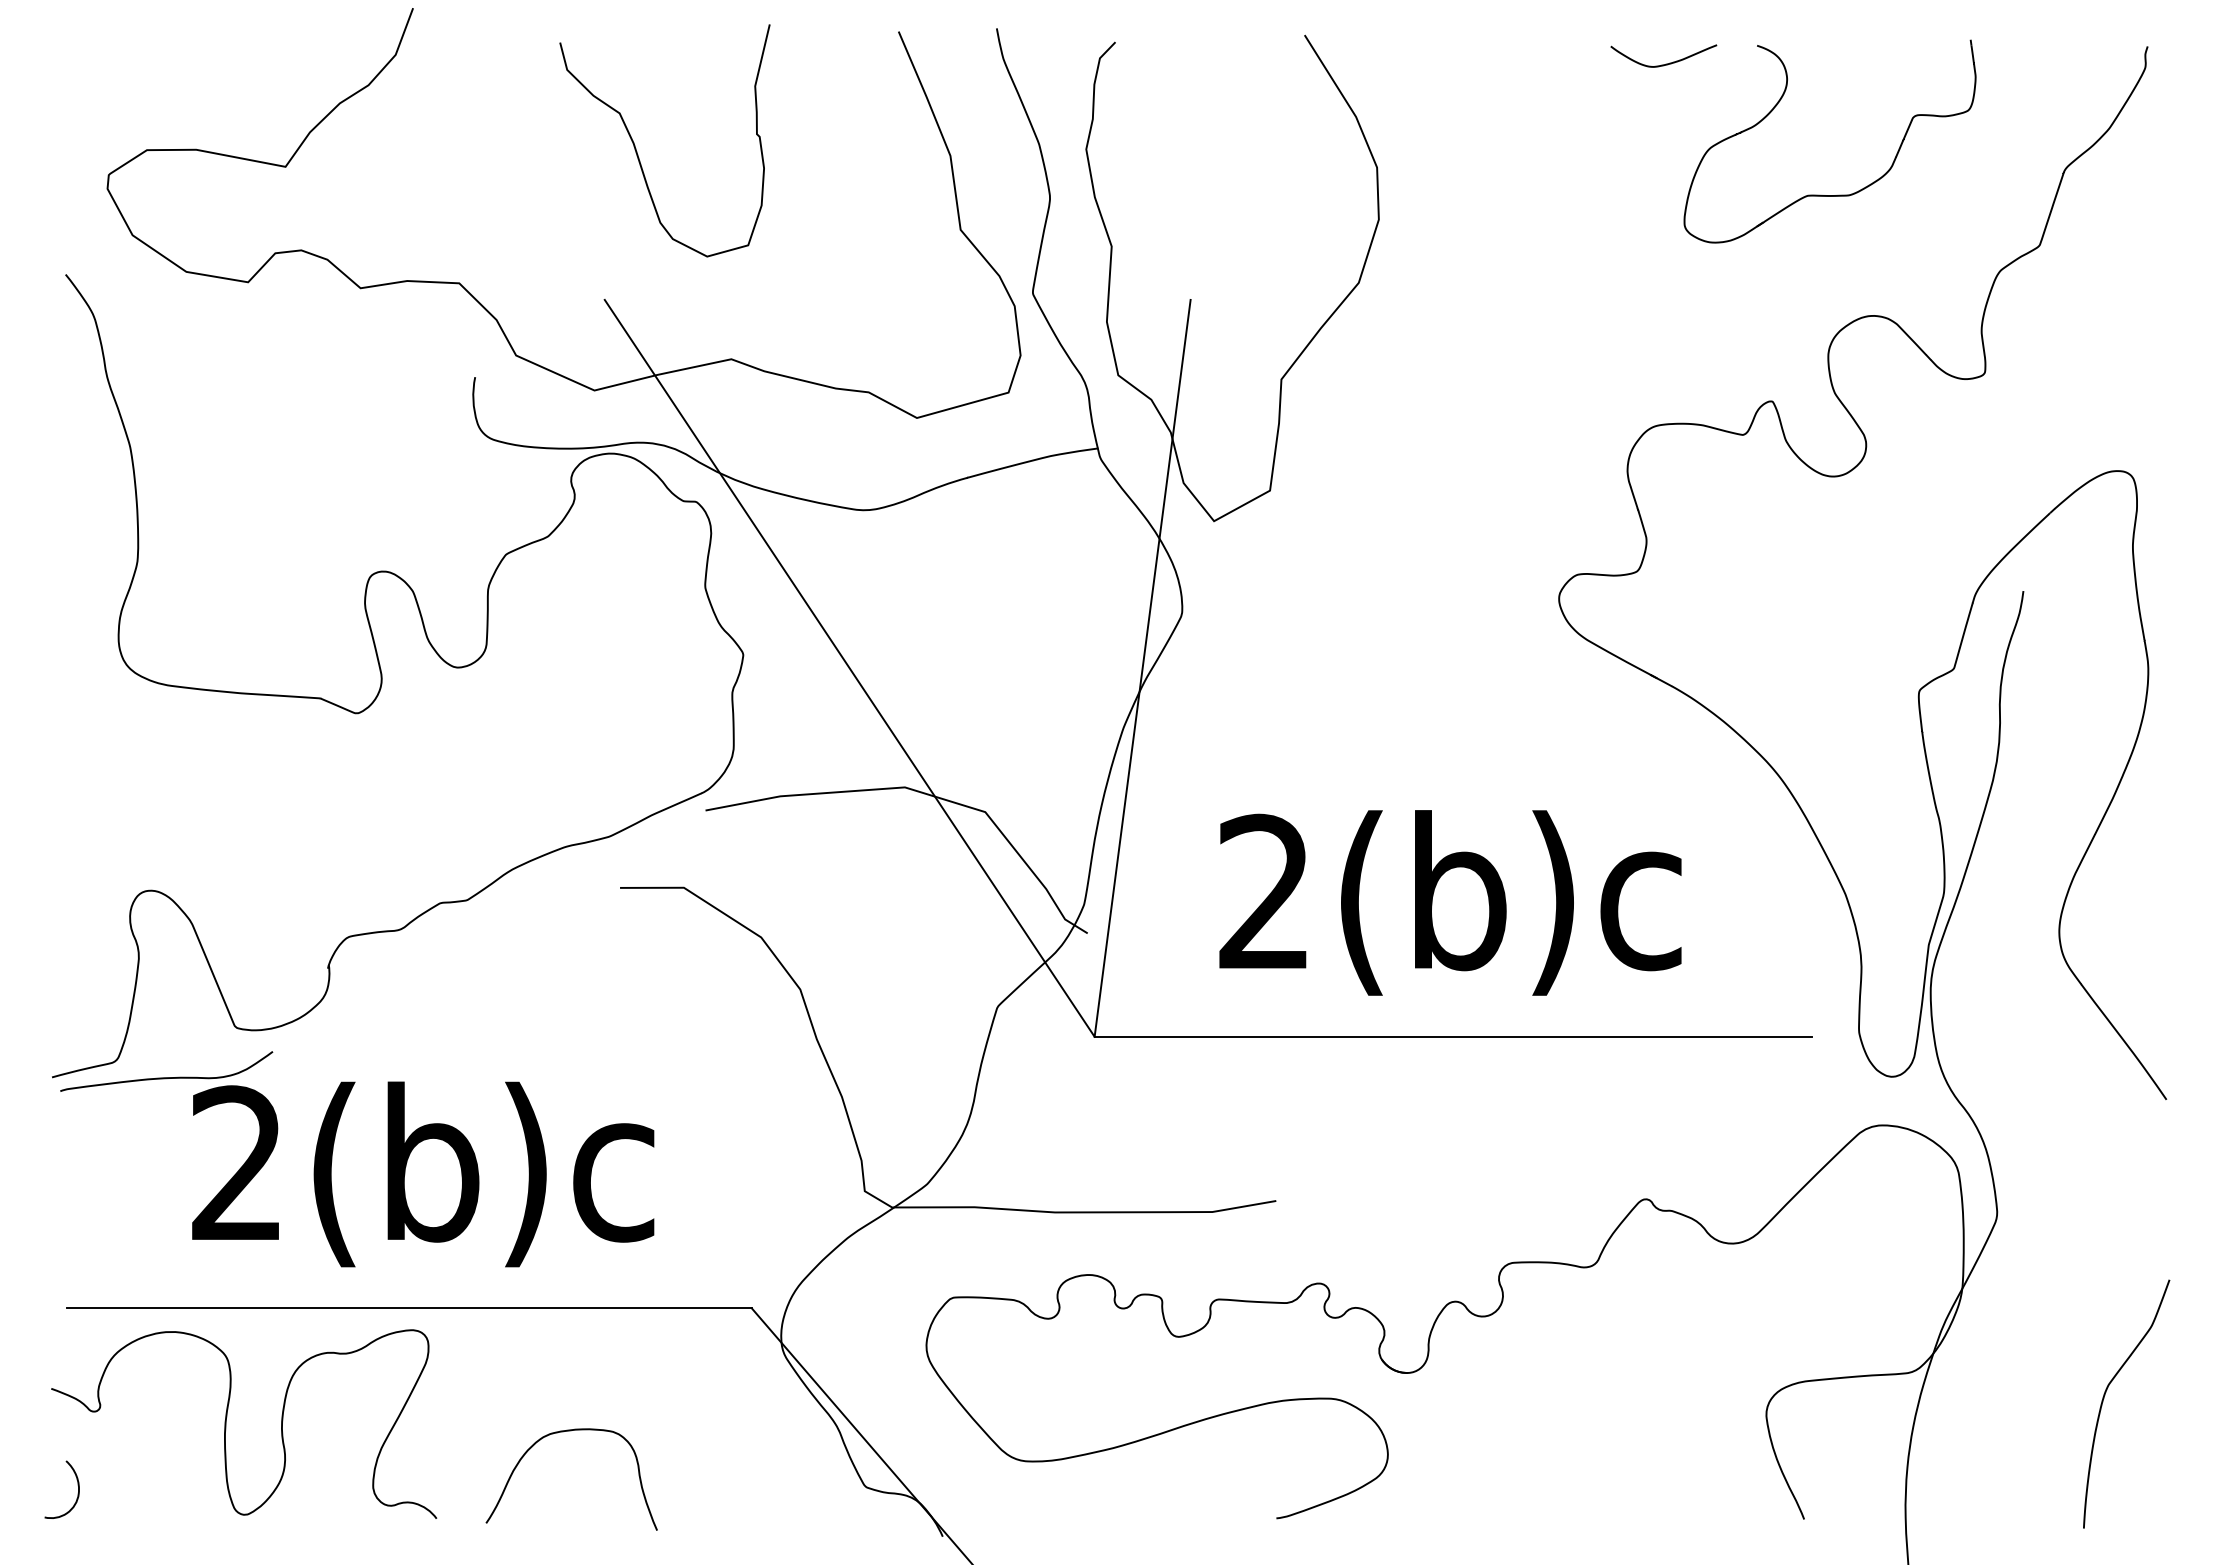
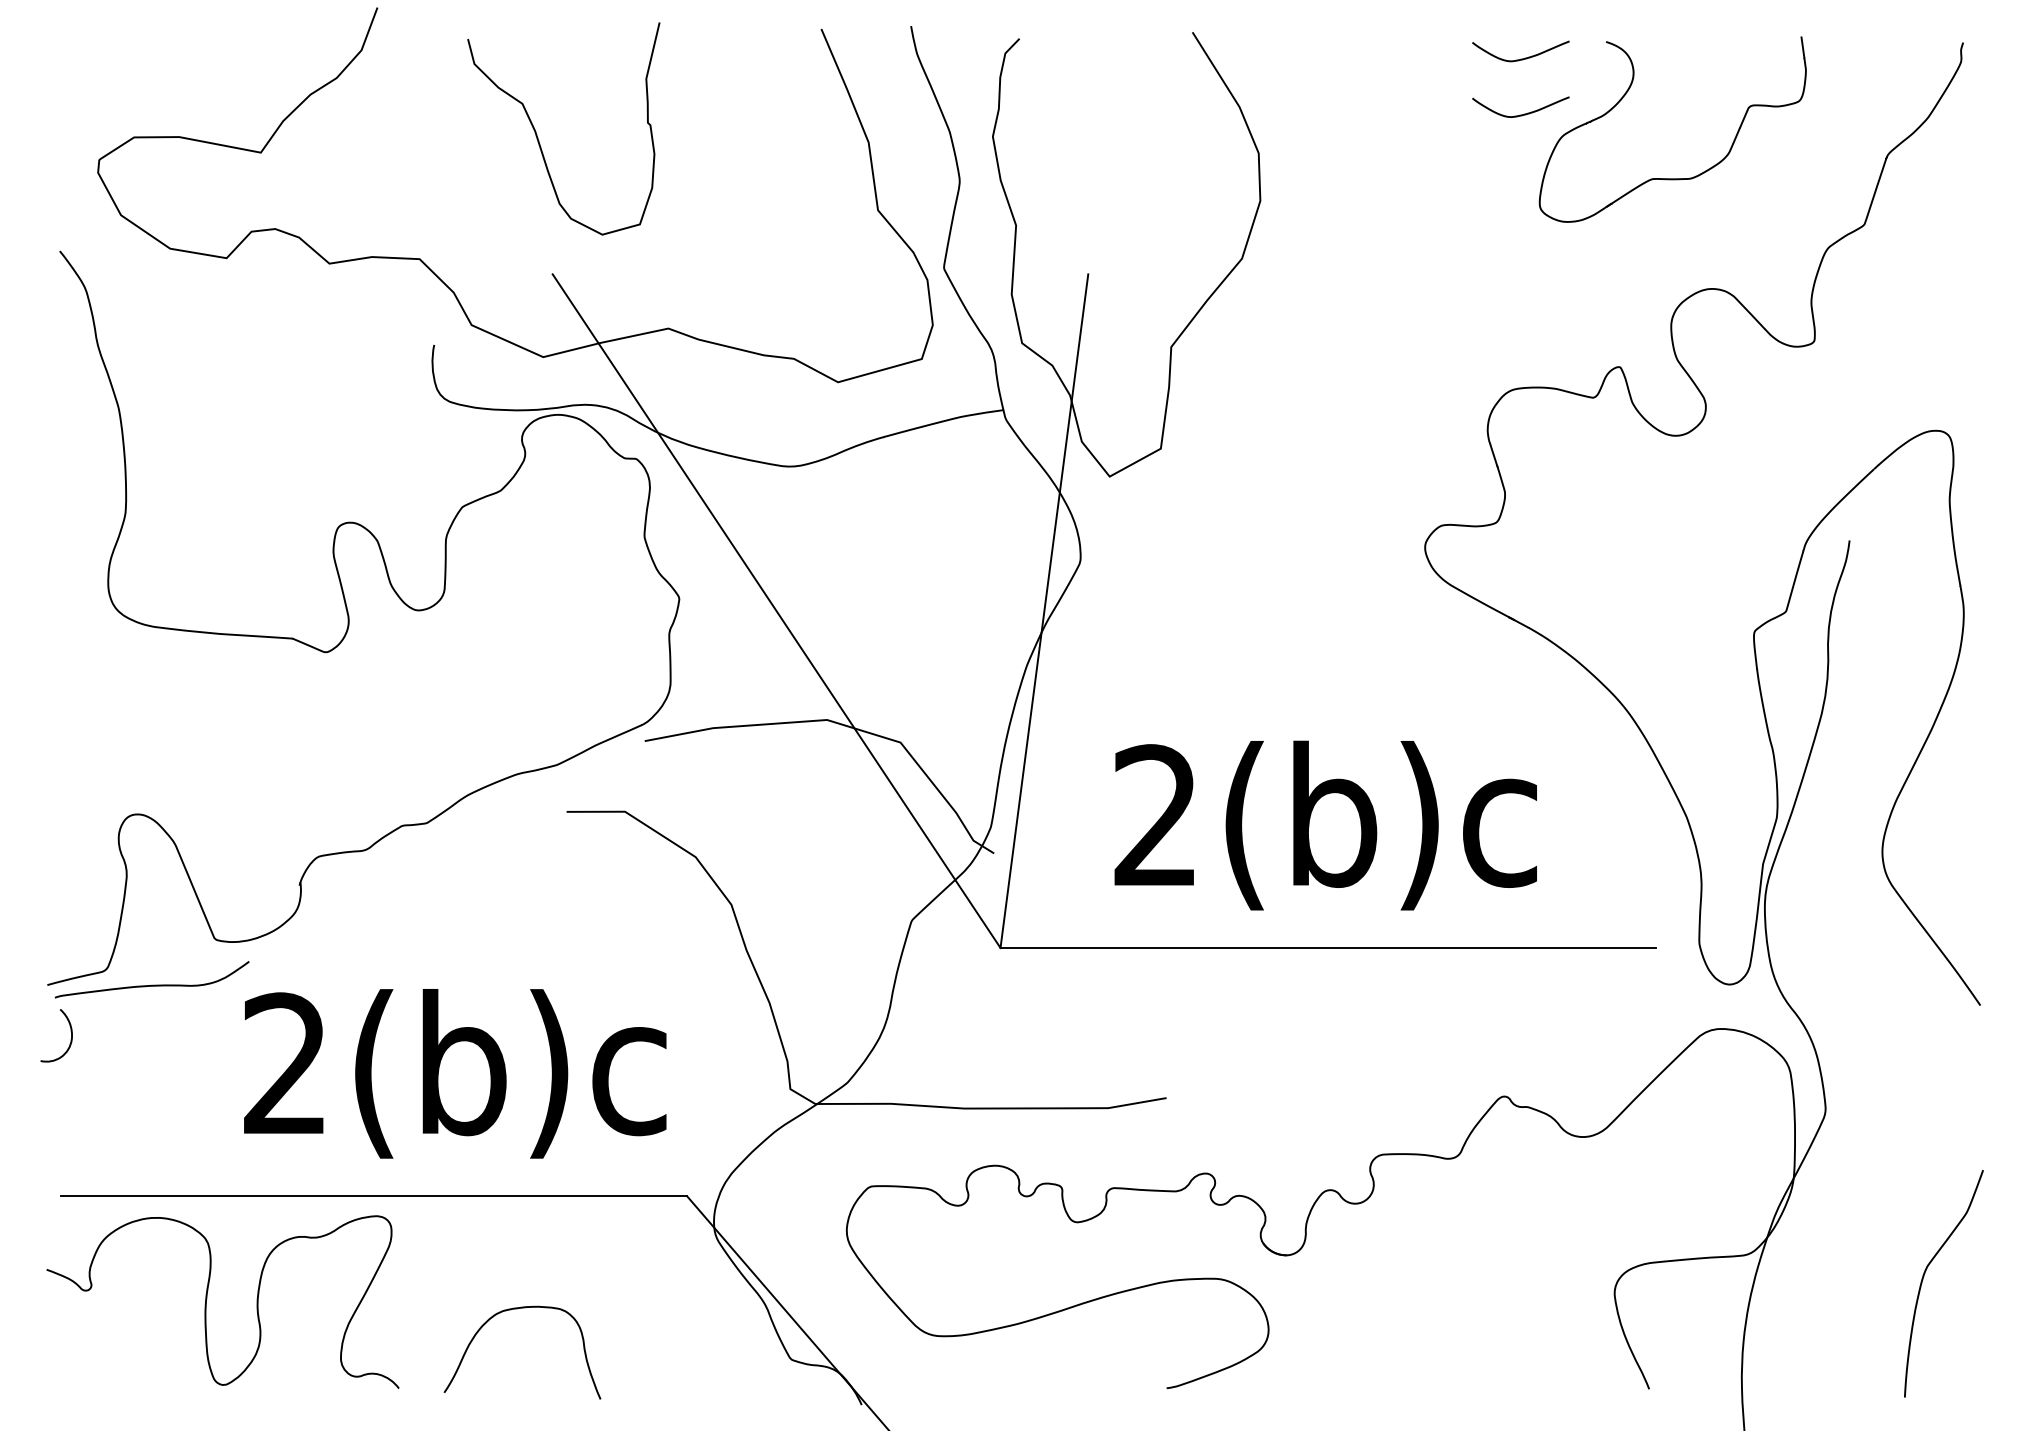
curve: (1665, 124) -> (1522, 113), added
curve: (636, 148) -> (537, 135), moved
text: (423, 1174) -> (455, 1073), moved
curve: (77, 1485) -> (70, 1031), moved

